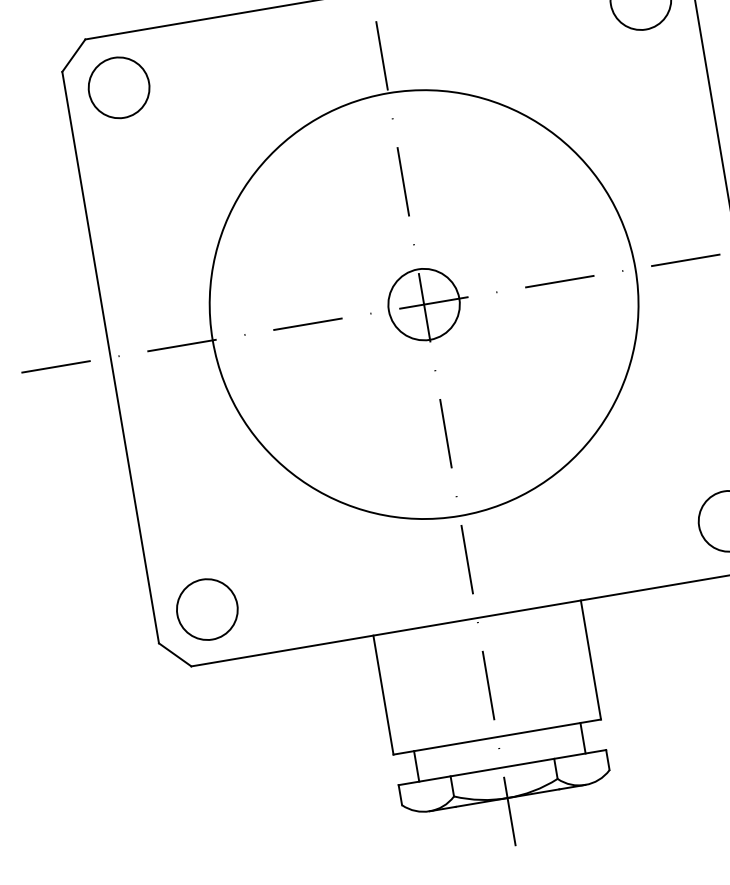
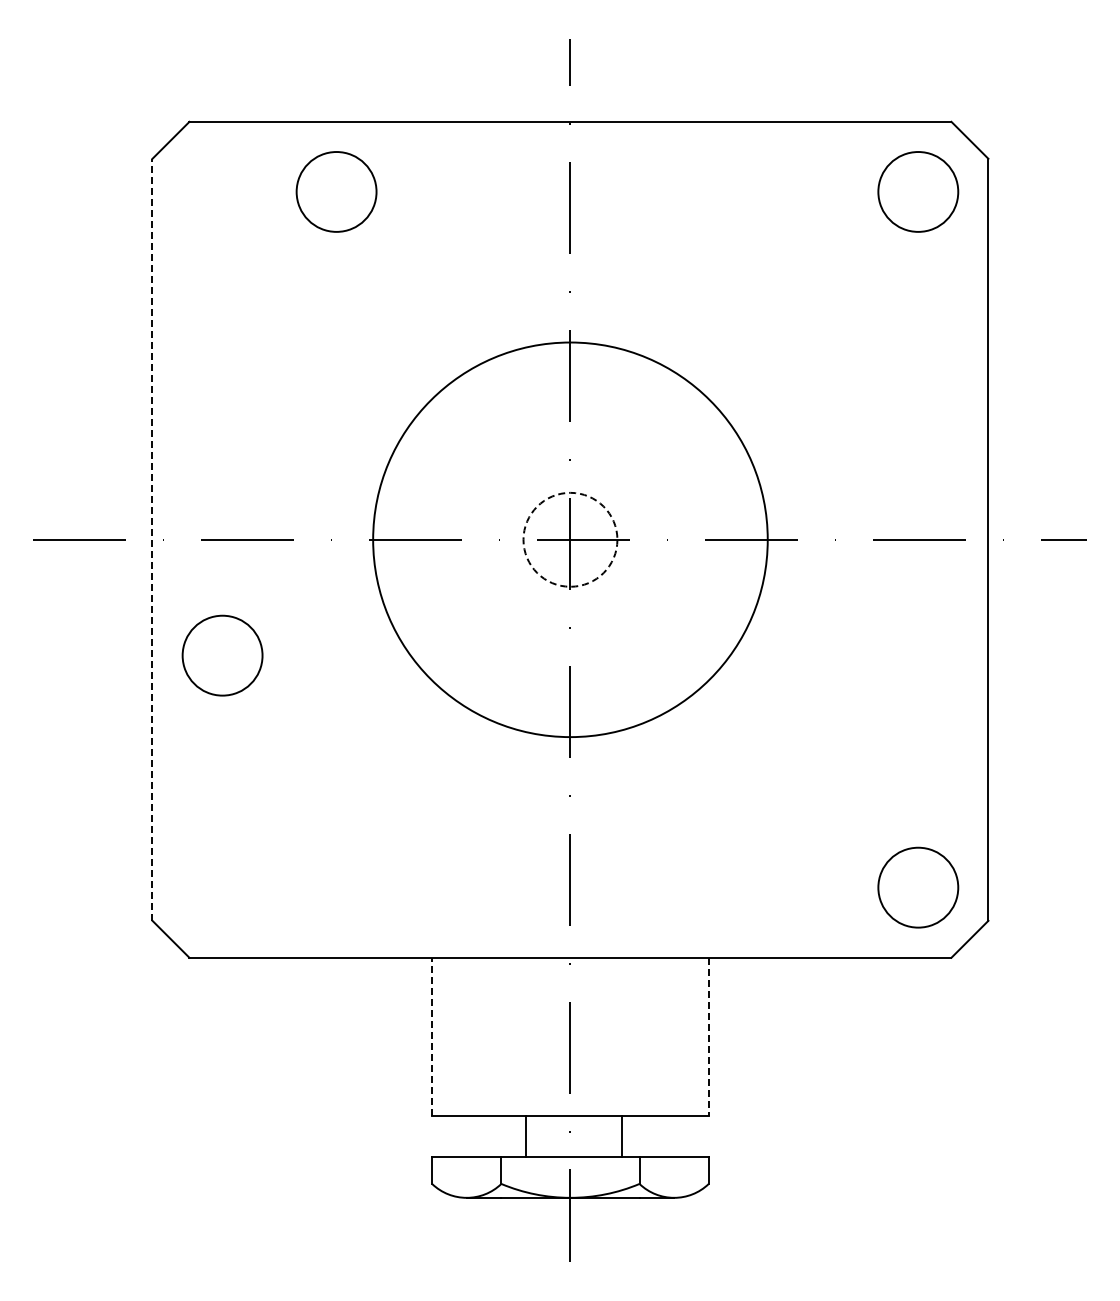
circle: (118, 87) -> (336, 191), moved
circle: (424, 304) -> (570, 539), size x0.7
circle: (424, 304) -> (570, 539), solid -> dashed
line: (110, 357) -> (152, 539), solid -> dashed
circle: (207, 609) -> (222, 655), moved
line: (590, 660) -> (708, 1037), solid -> dashed
line: (383, 694) -> (432, 1036), solid -> dashed
line: (583, 738) -> (622, 1136), moved
line: (416, 766) -> (525, 1136), moved

